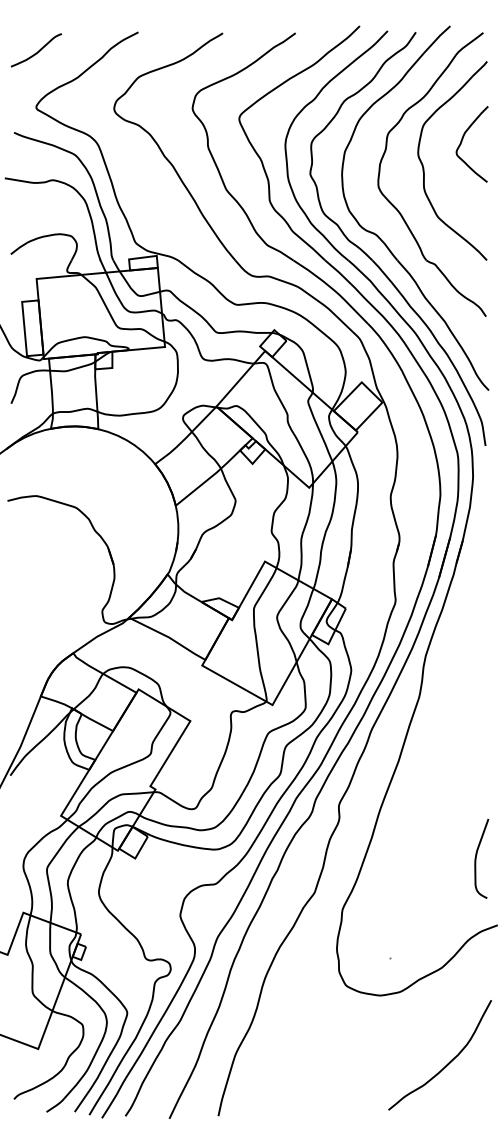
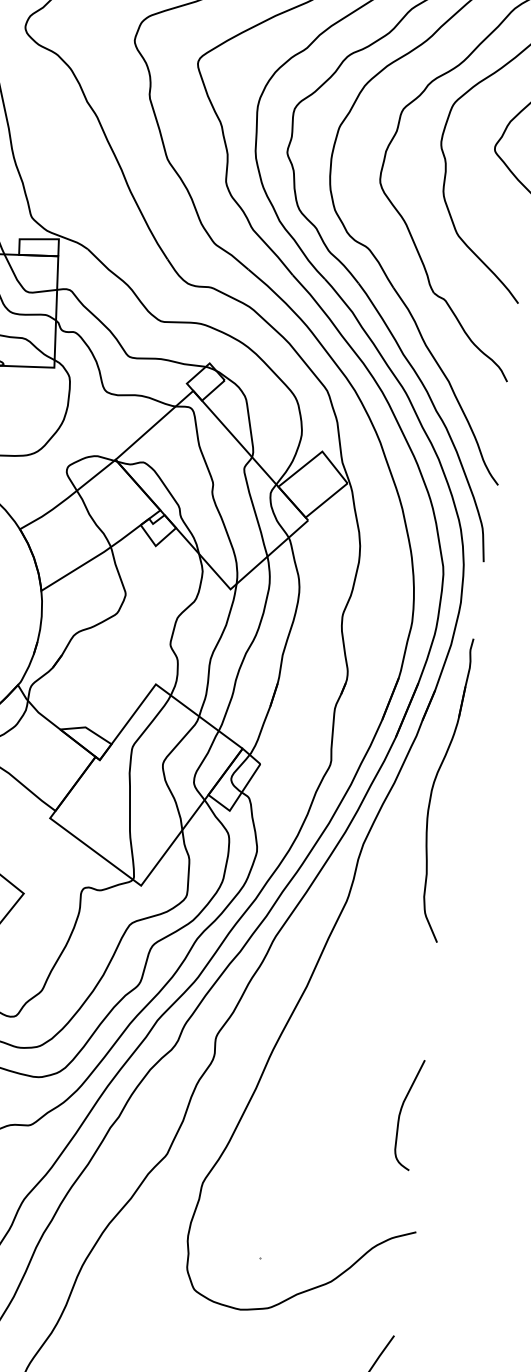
part: (470, 609) -> (433, 787), added
curve: (476, 858) -> (401, 1113), moved

